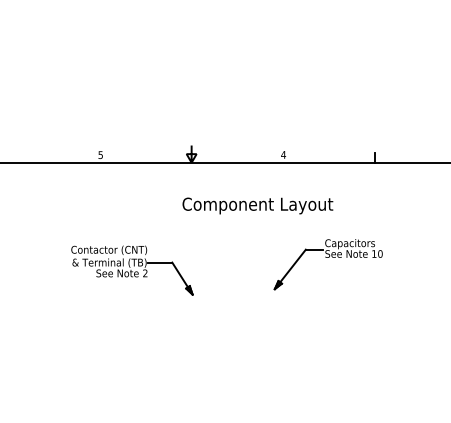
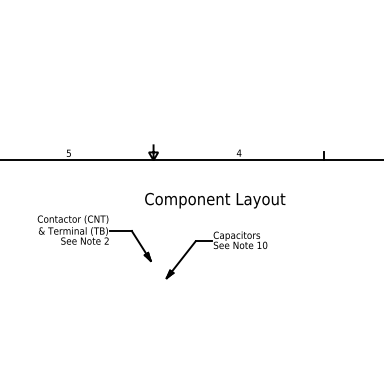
part: (327, 257) -> (215, 248), moved
part: (132, 270) -> (94, 238), moved

